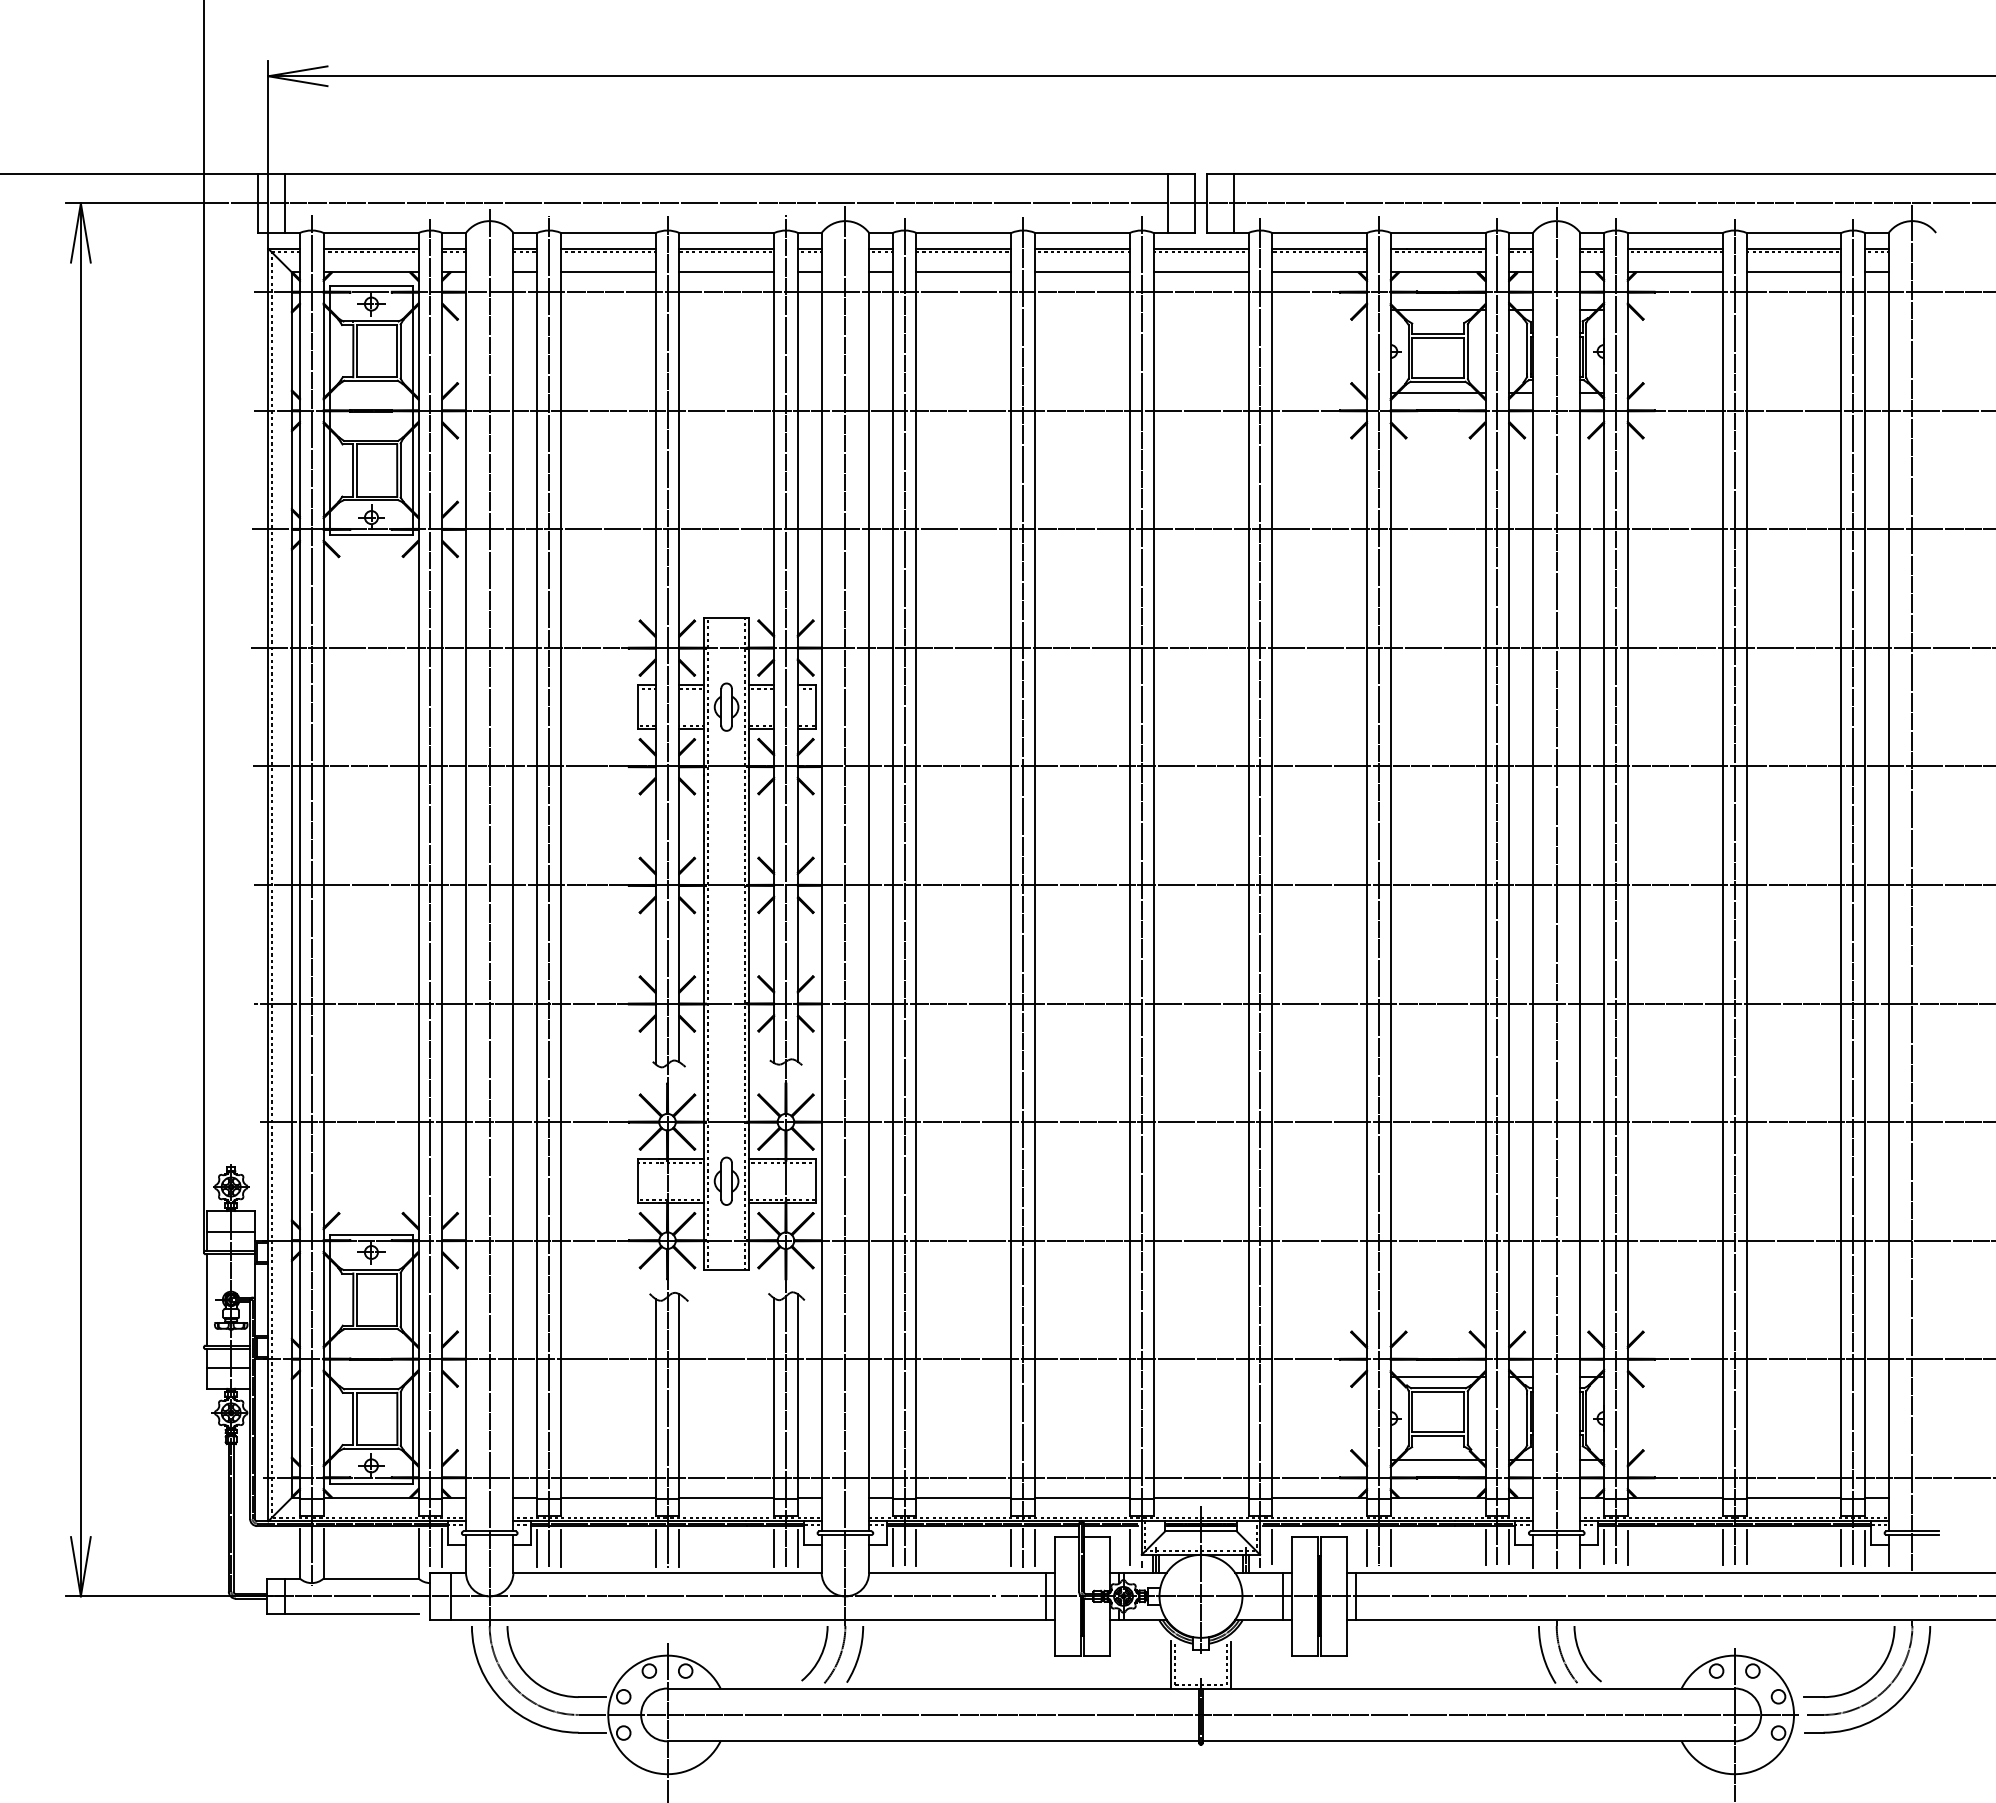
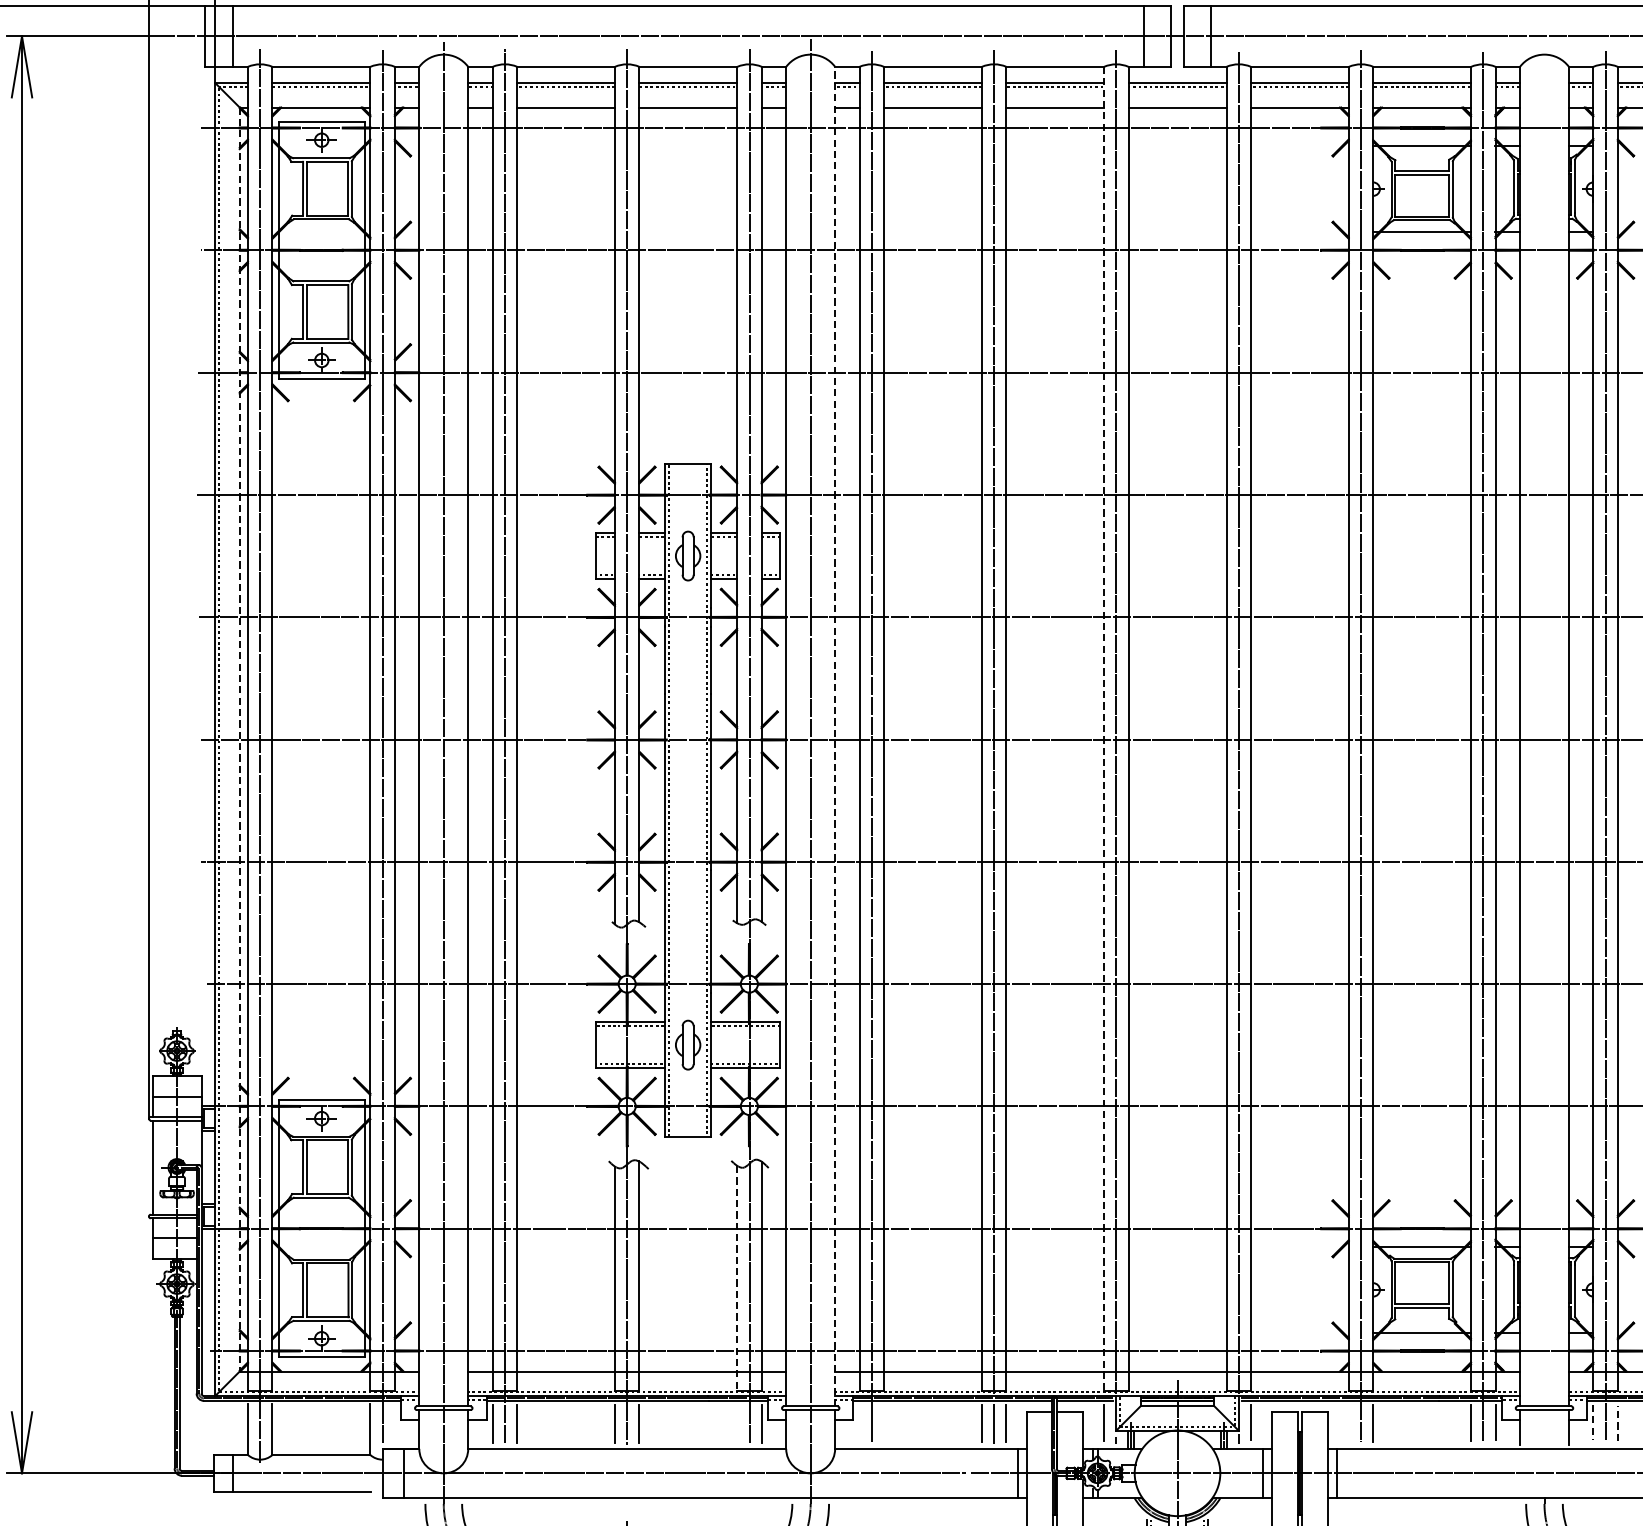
line: (1129, 874) -> (1103, 728), solid -> dashed
line: (869, 881) -> (835, 735), solid -> dashed
line: (291, 885) -> (239, 740), solid -> dashed
line: (1556, 887) -> (1544, 742), removed
line: (774, 1407) -> (737, 1278), solid -> dashed
line: (442, 1547) -> (395, 1422), removed
line: (774, 1547) -> (737, 1422), removed
line: (892, 1547) -> (859, 1422), removed
line: (916, 1547) -> (884, 1422), removed
line: (1367, 1547) -> (1349, 1422), removed
line: (1604, 1547) -> (1593, 1422), solid -> dashed
line: (1627, 1547) -> (1617, 1422), solid -> dashed

